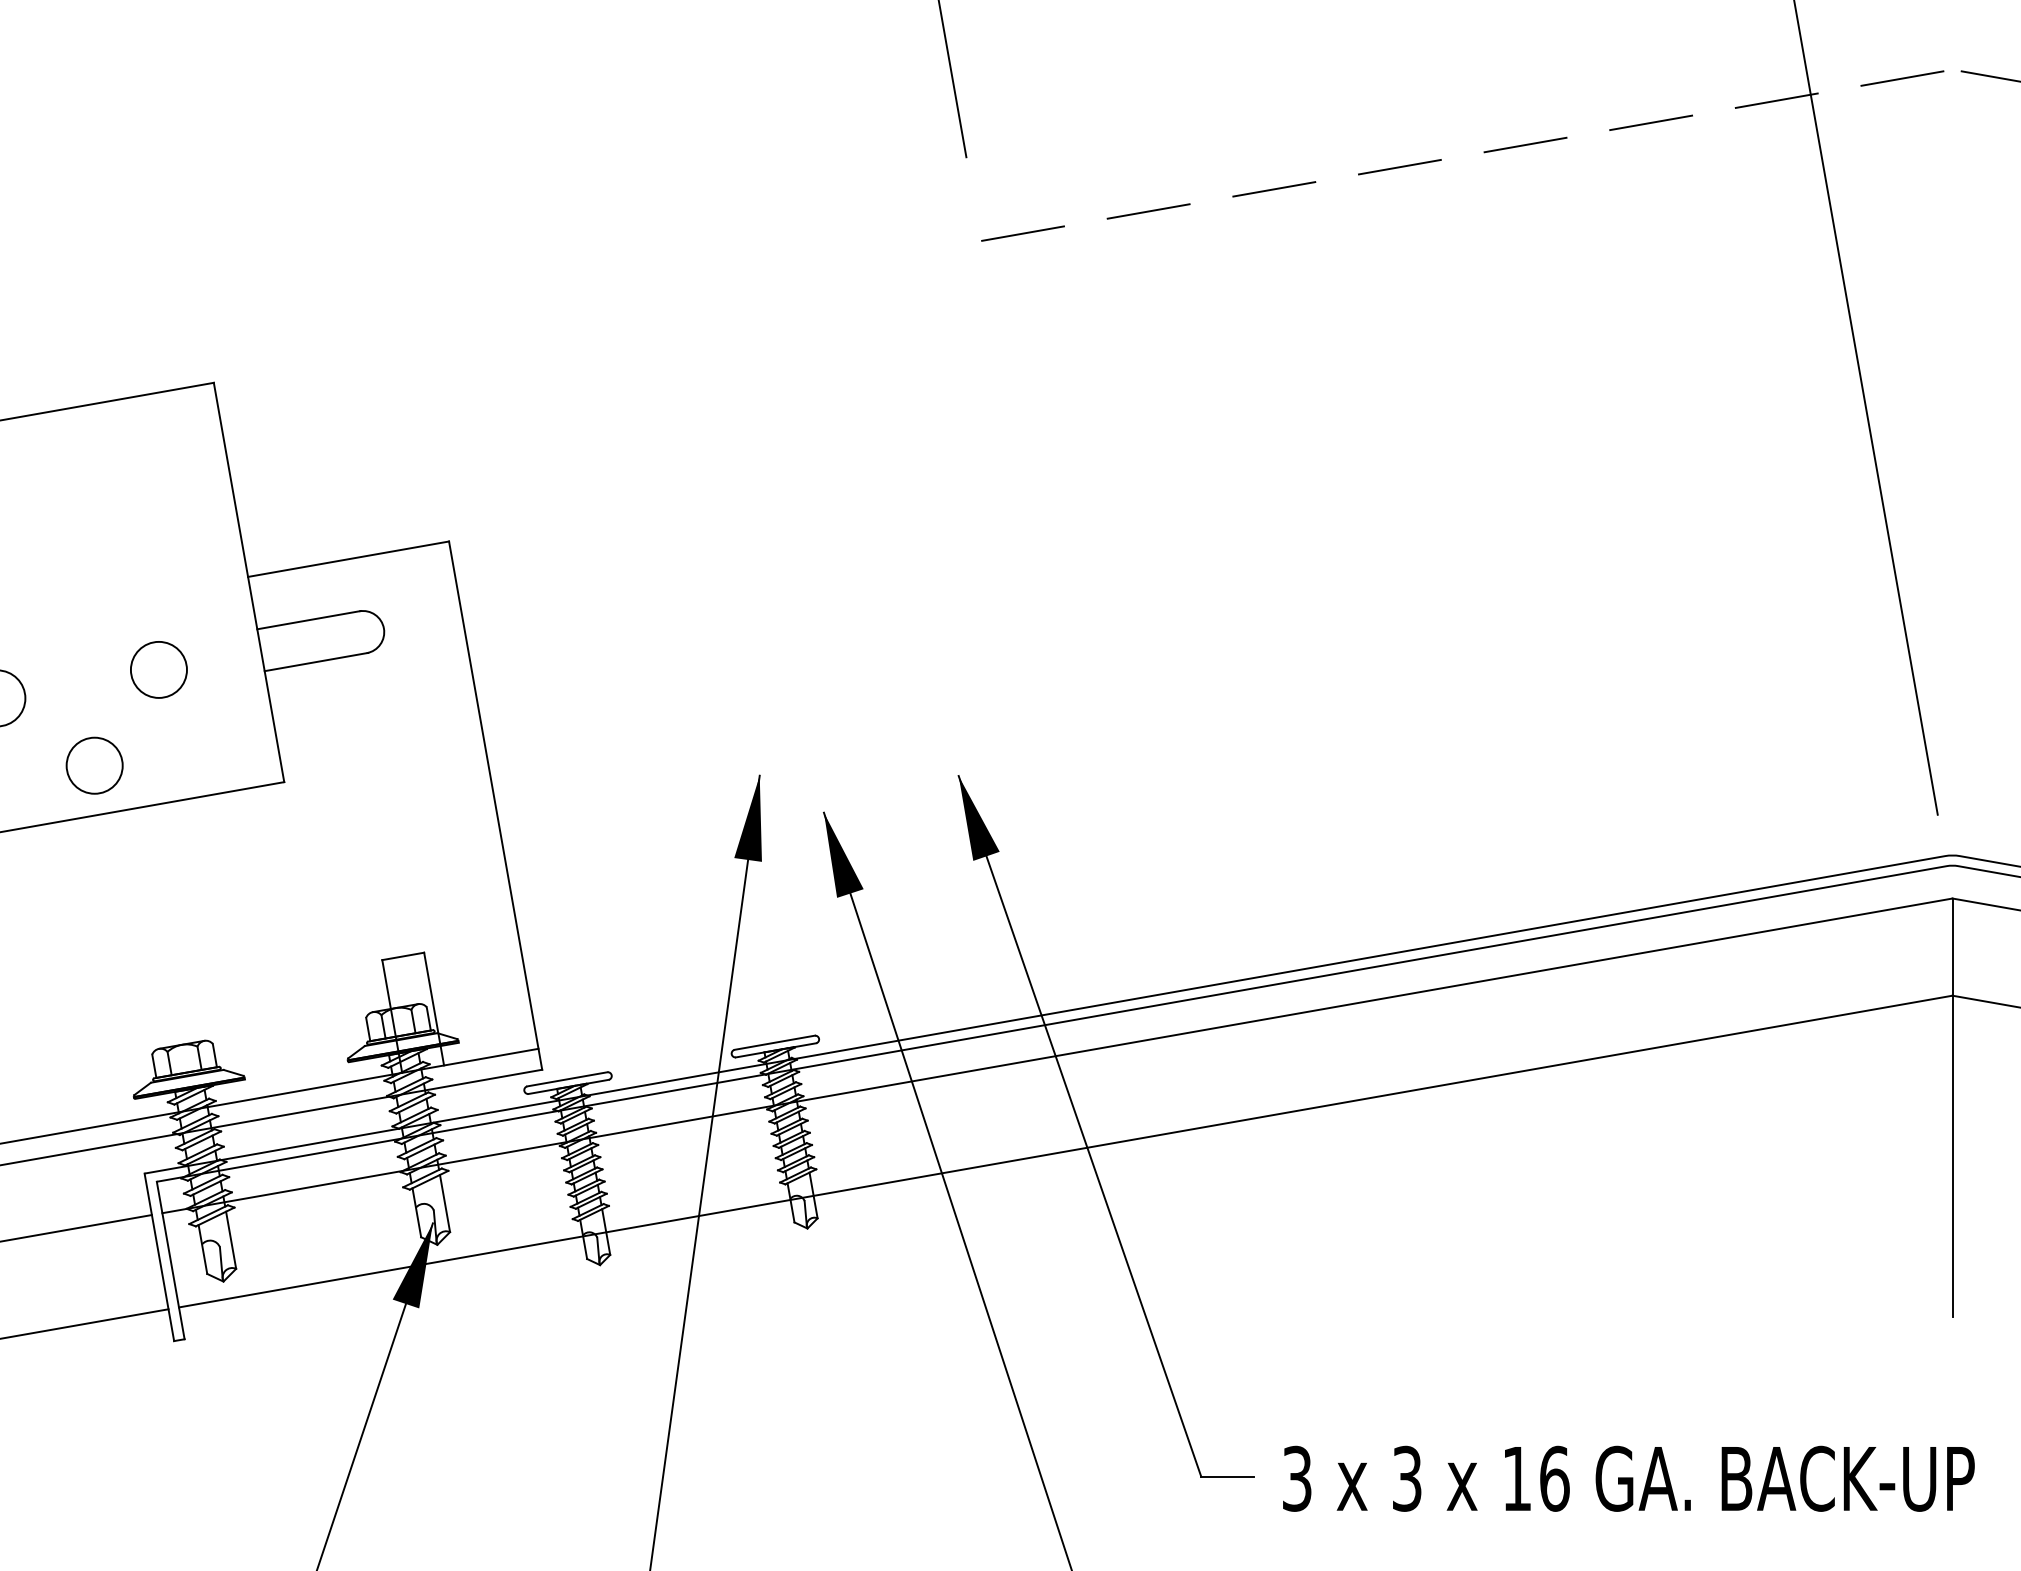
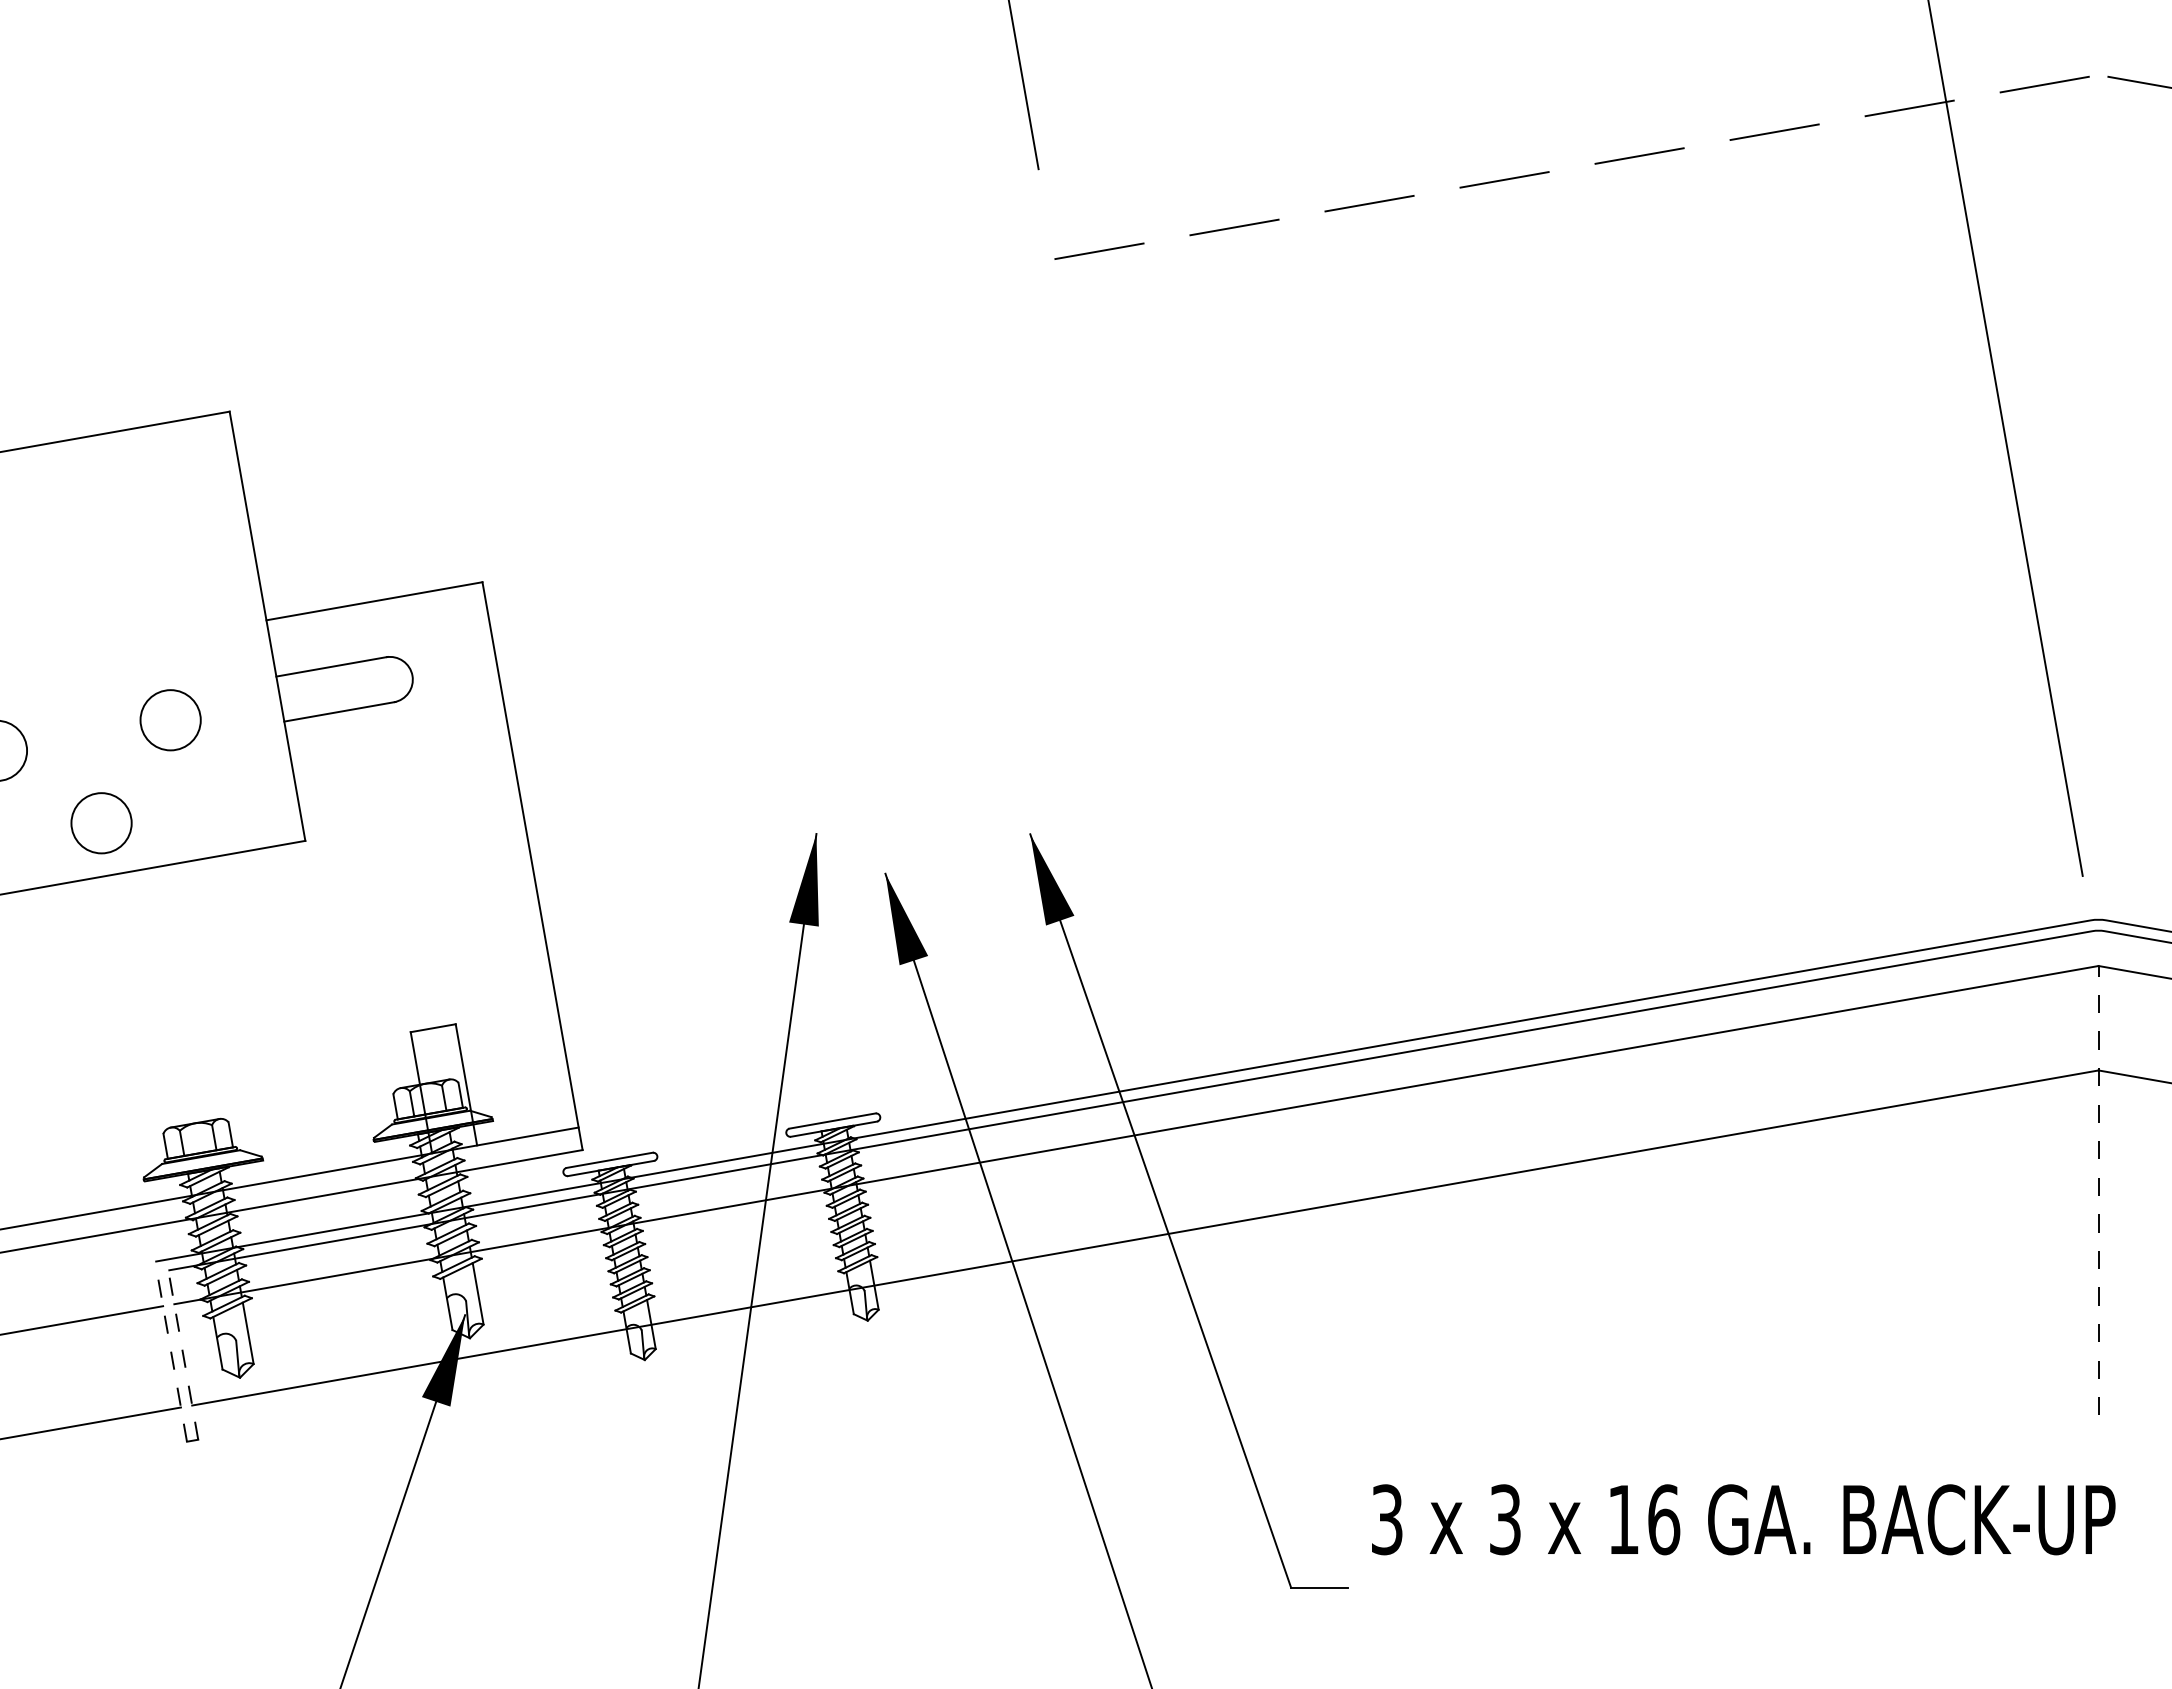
line: (1952, 1107) -> (2098, 1190), solid -> dashed
line: (159, 1257) -> (171, 1351), solid -> dashed
line: (170, 1260) -> (183, 1355), solid -> dashed
text: (1628, 1478) -> (1743, 1519), moved

